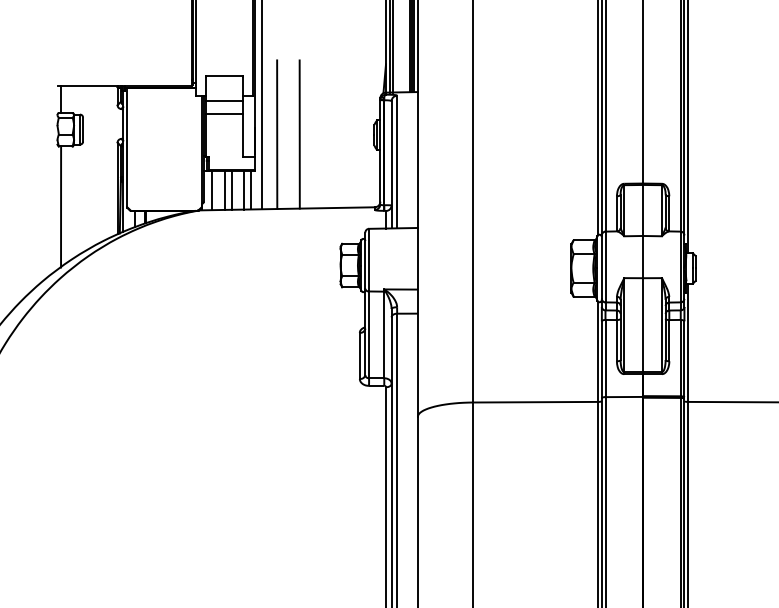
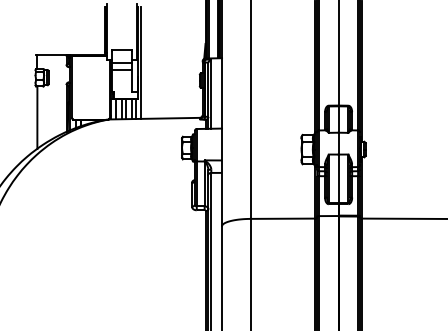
line: (277, 133) -> (149, 79), removed
line: (298, 133) -> (160, 79), removed

